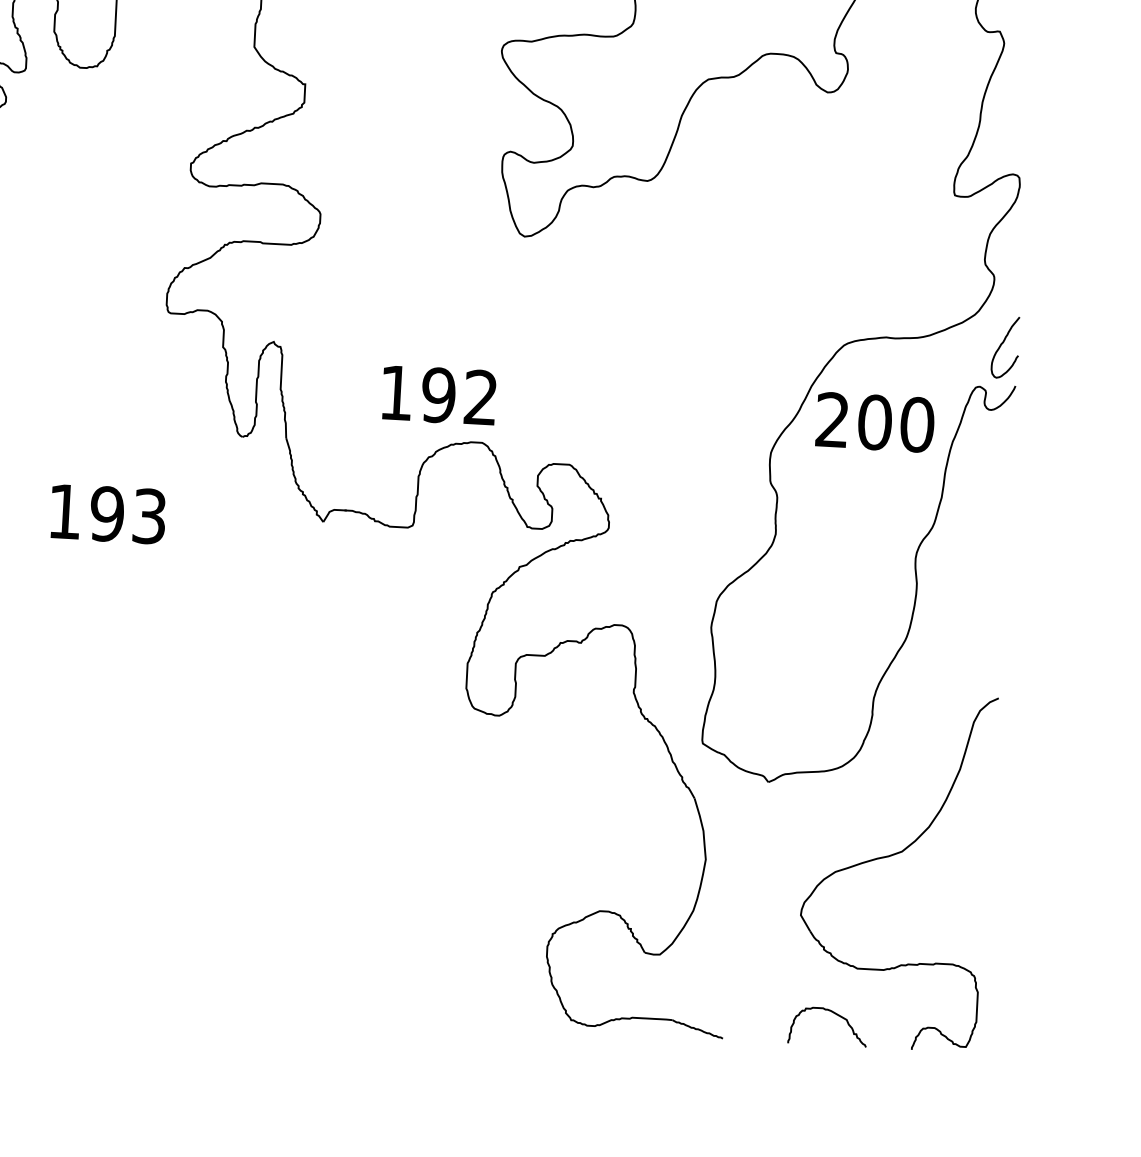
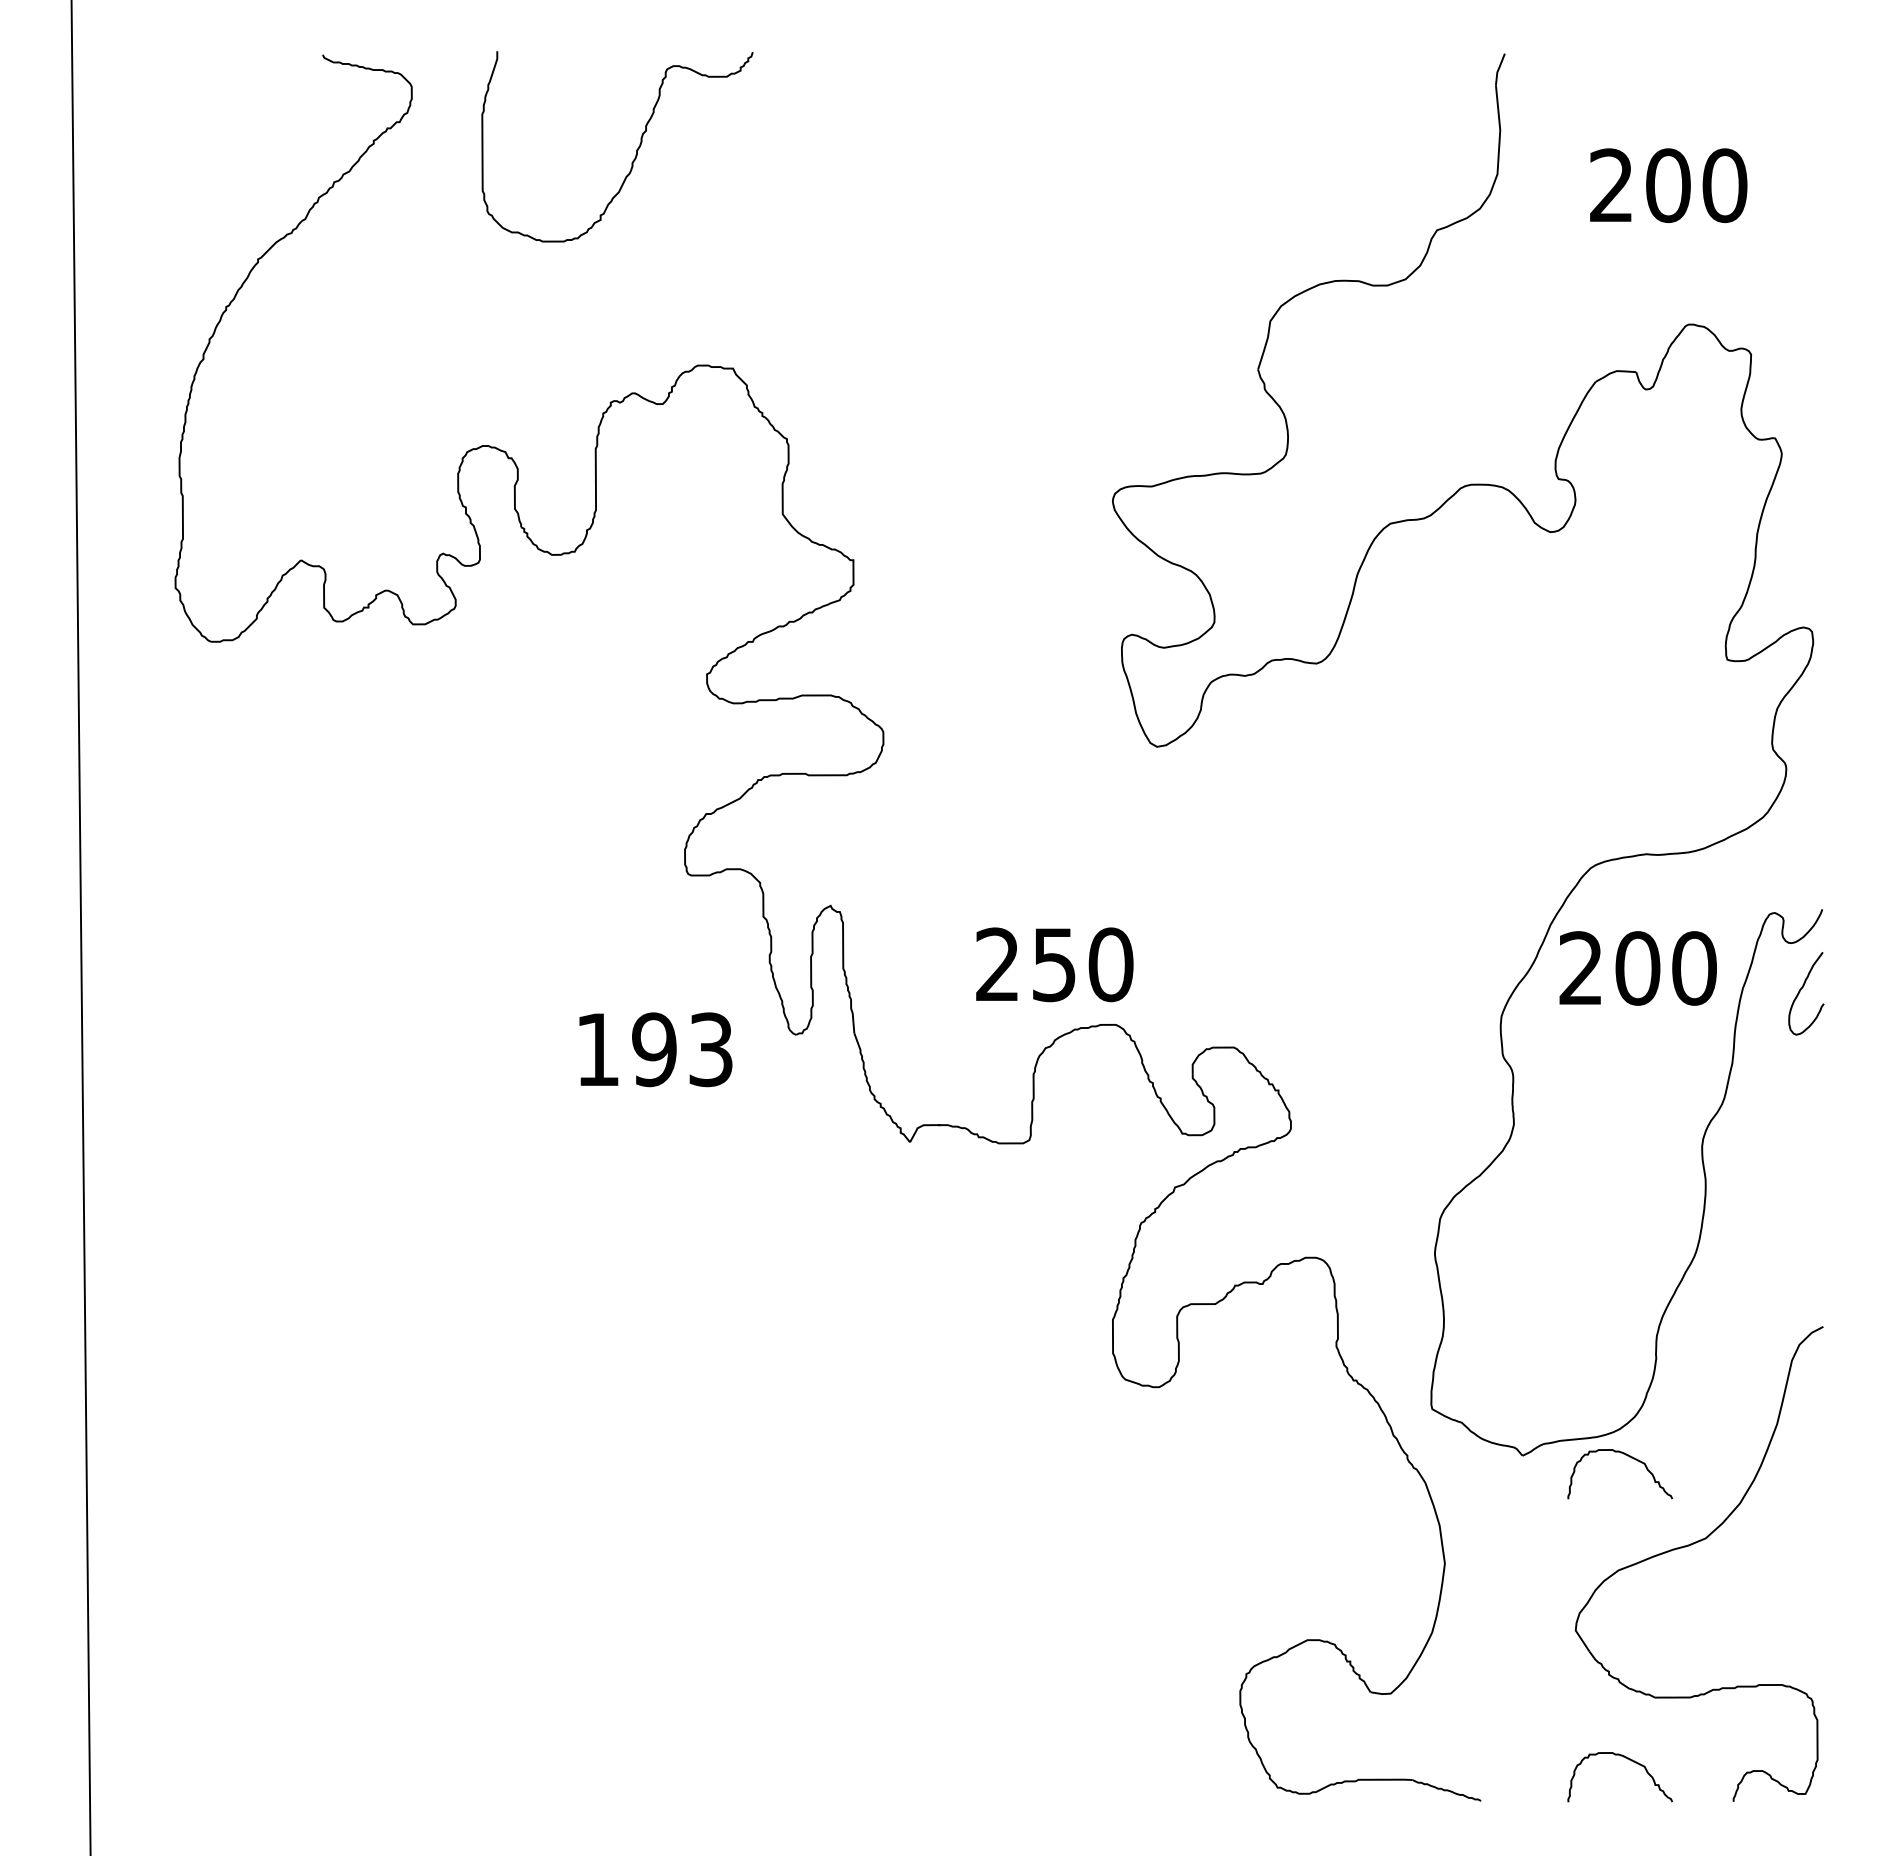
curve: (1002, 344) -> (1801, 990), moved
text: (438, 395) -> (1054, 964), 192 -> 250
text: (108, 513) -> (655, 1049), moved
curve: (846, 787) -> (1627, 1456), added

